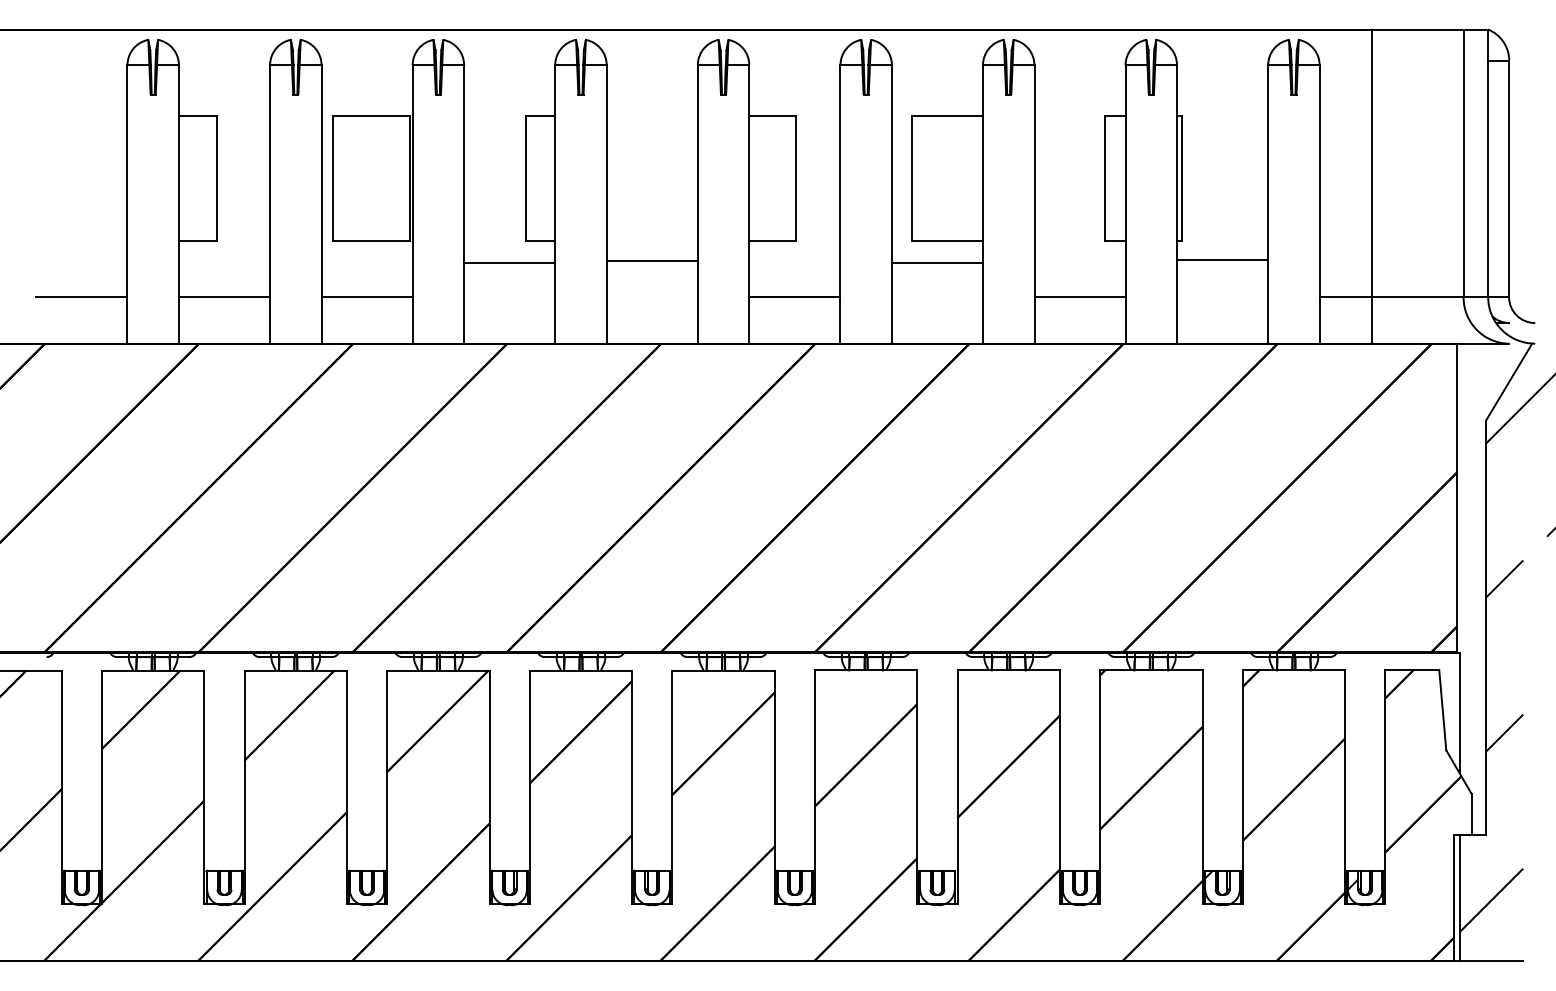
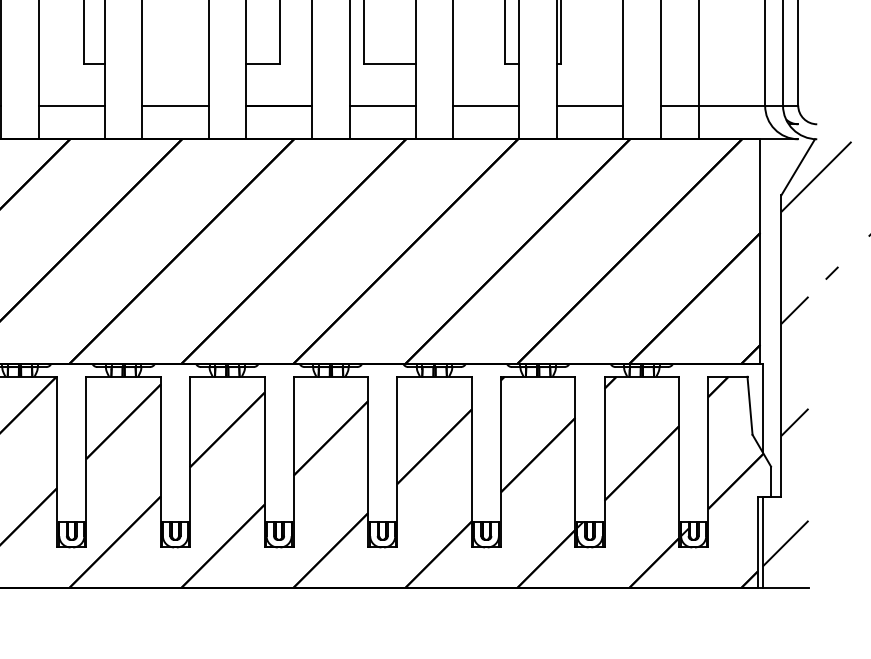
line: (1222, 260) -> (589, 105), moved
line: (651, 261) -> (174, 105), moved
line: (509, 263) -> (71, 105), moved
line: (936, 263) -> (382, 105), moved

